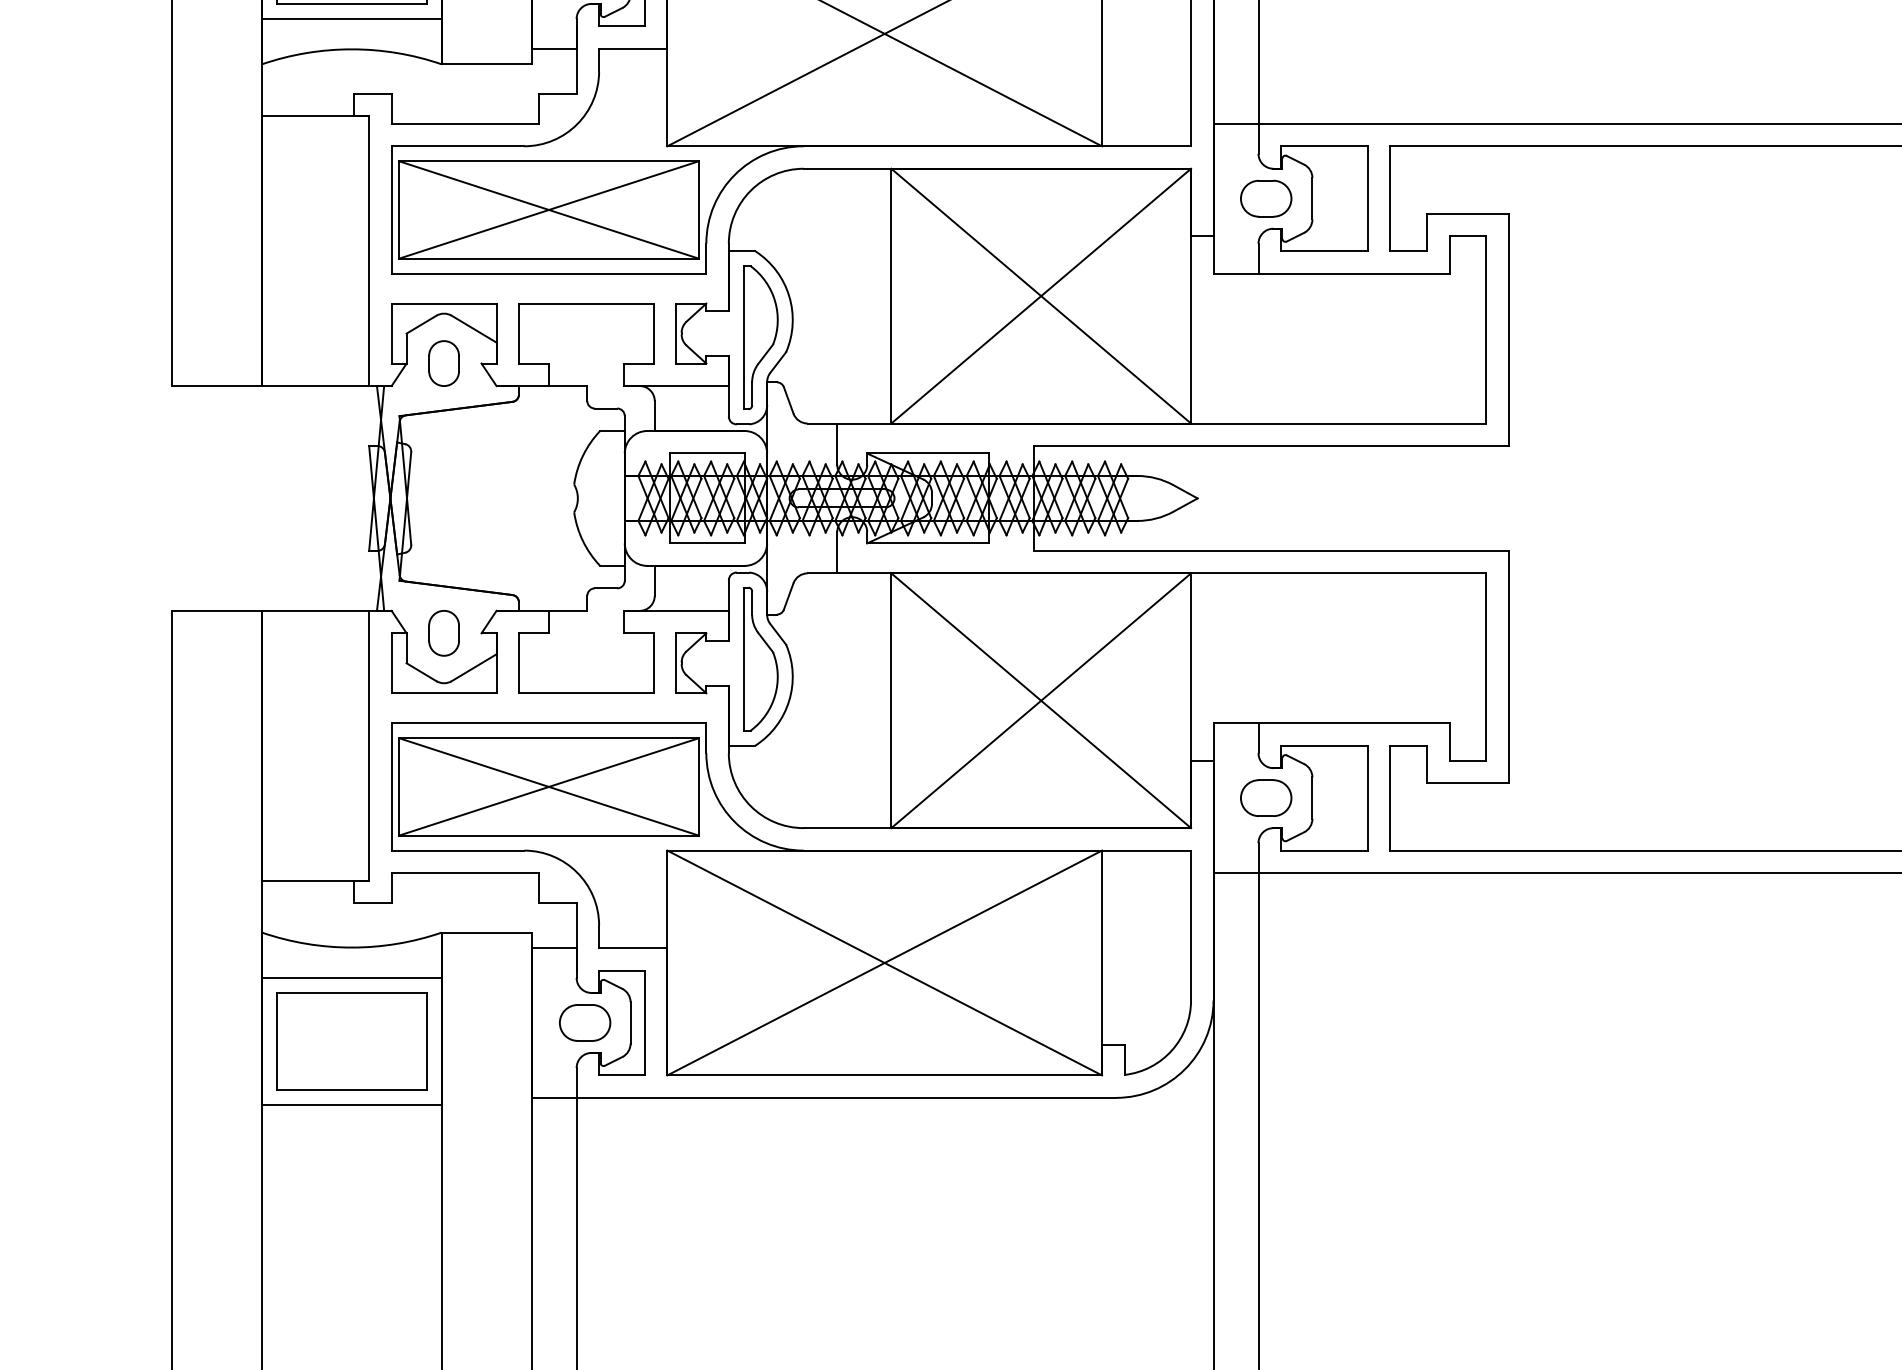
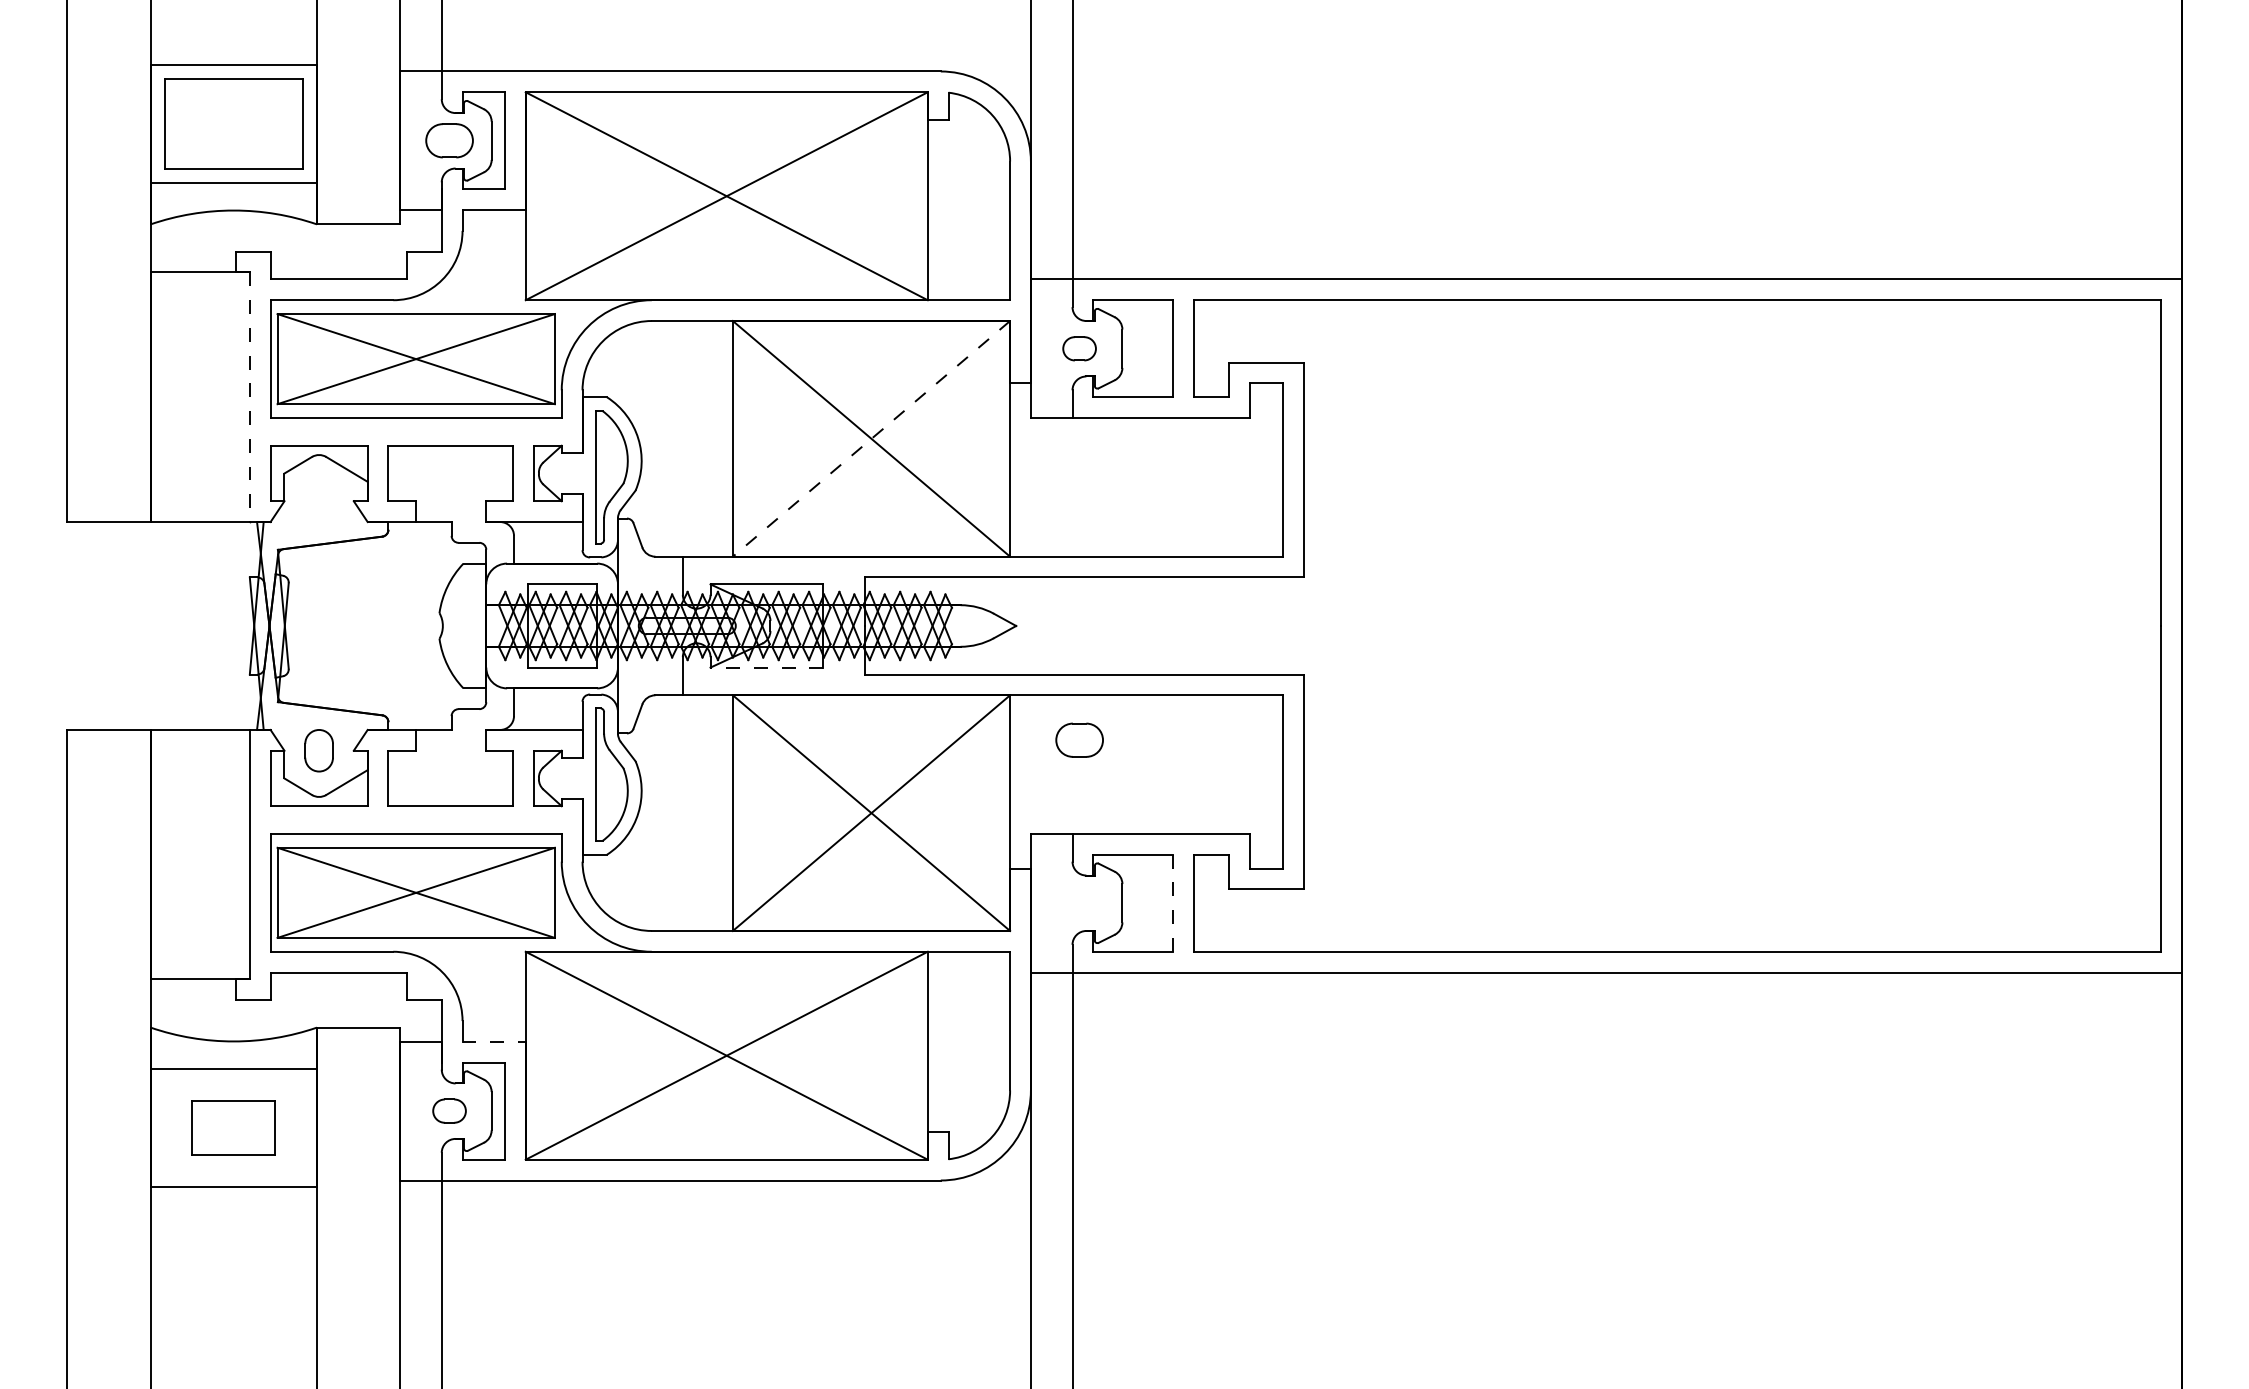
part: (1266, 198) -> (1079, 348), size x0.7
line: (368, 251) -> (249, 397), solid -> dashed
line: (1041, 295) -> (871, 438), solid -> dashed
part: (443, 362) -> (318, 500), removed
line: (927, 543) -> (766, 667), solid -> dashed
part: (1266, 797) -> (1079, 739), moved
line: (1367, 798) -> (1173, 903), solid -> dashed
line: (633, 947) -> (494, 1041), solid -> dashed
part: (585, 1022) -> (449, 1110), size x0.7
part: (351, 1040) -> (233, 1127), size x0.6

